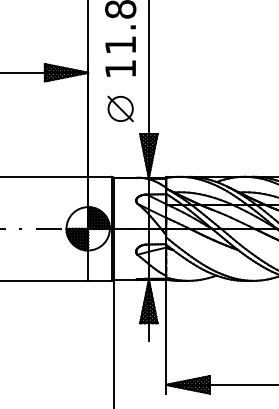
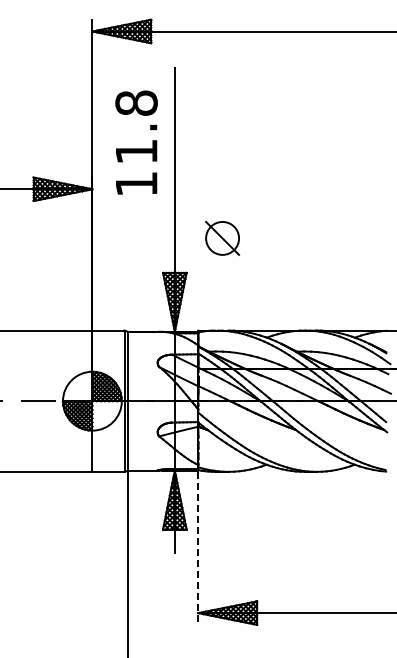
part: (120, 108) -> (222, 237), moved
line: (166, 337) -> (198, 548), solid -> dashed

